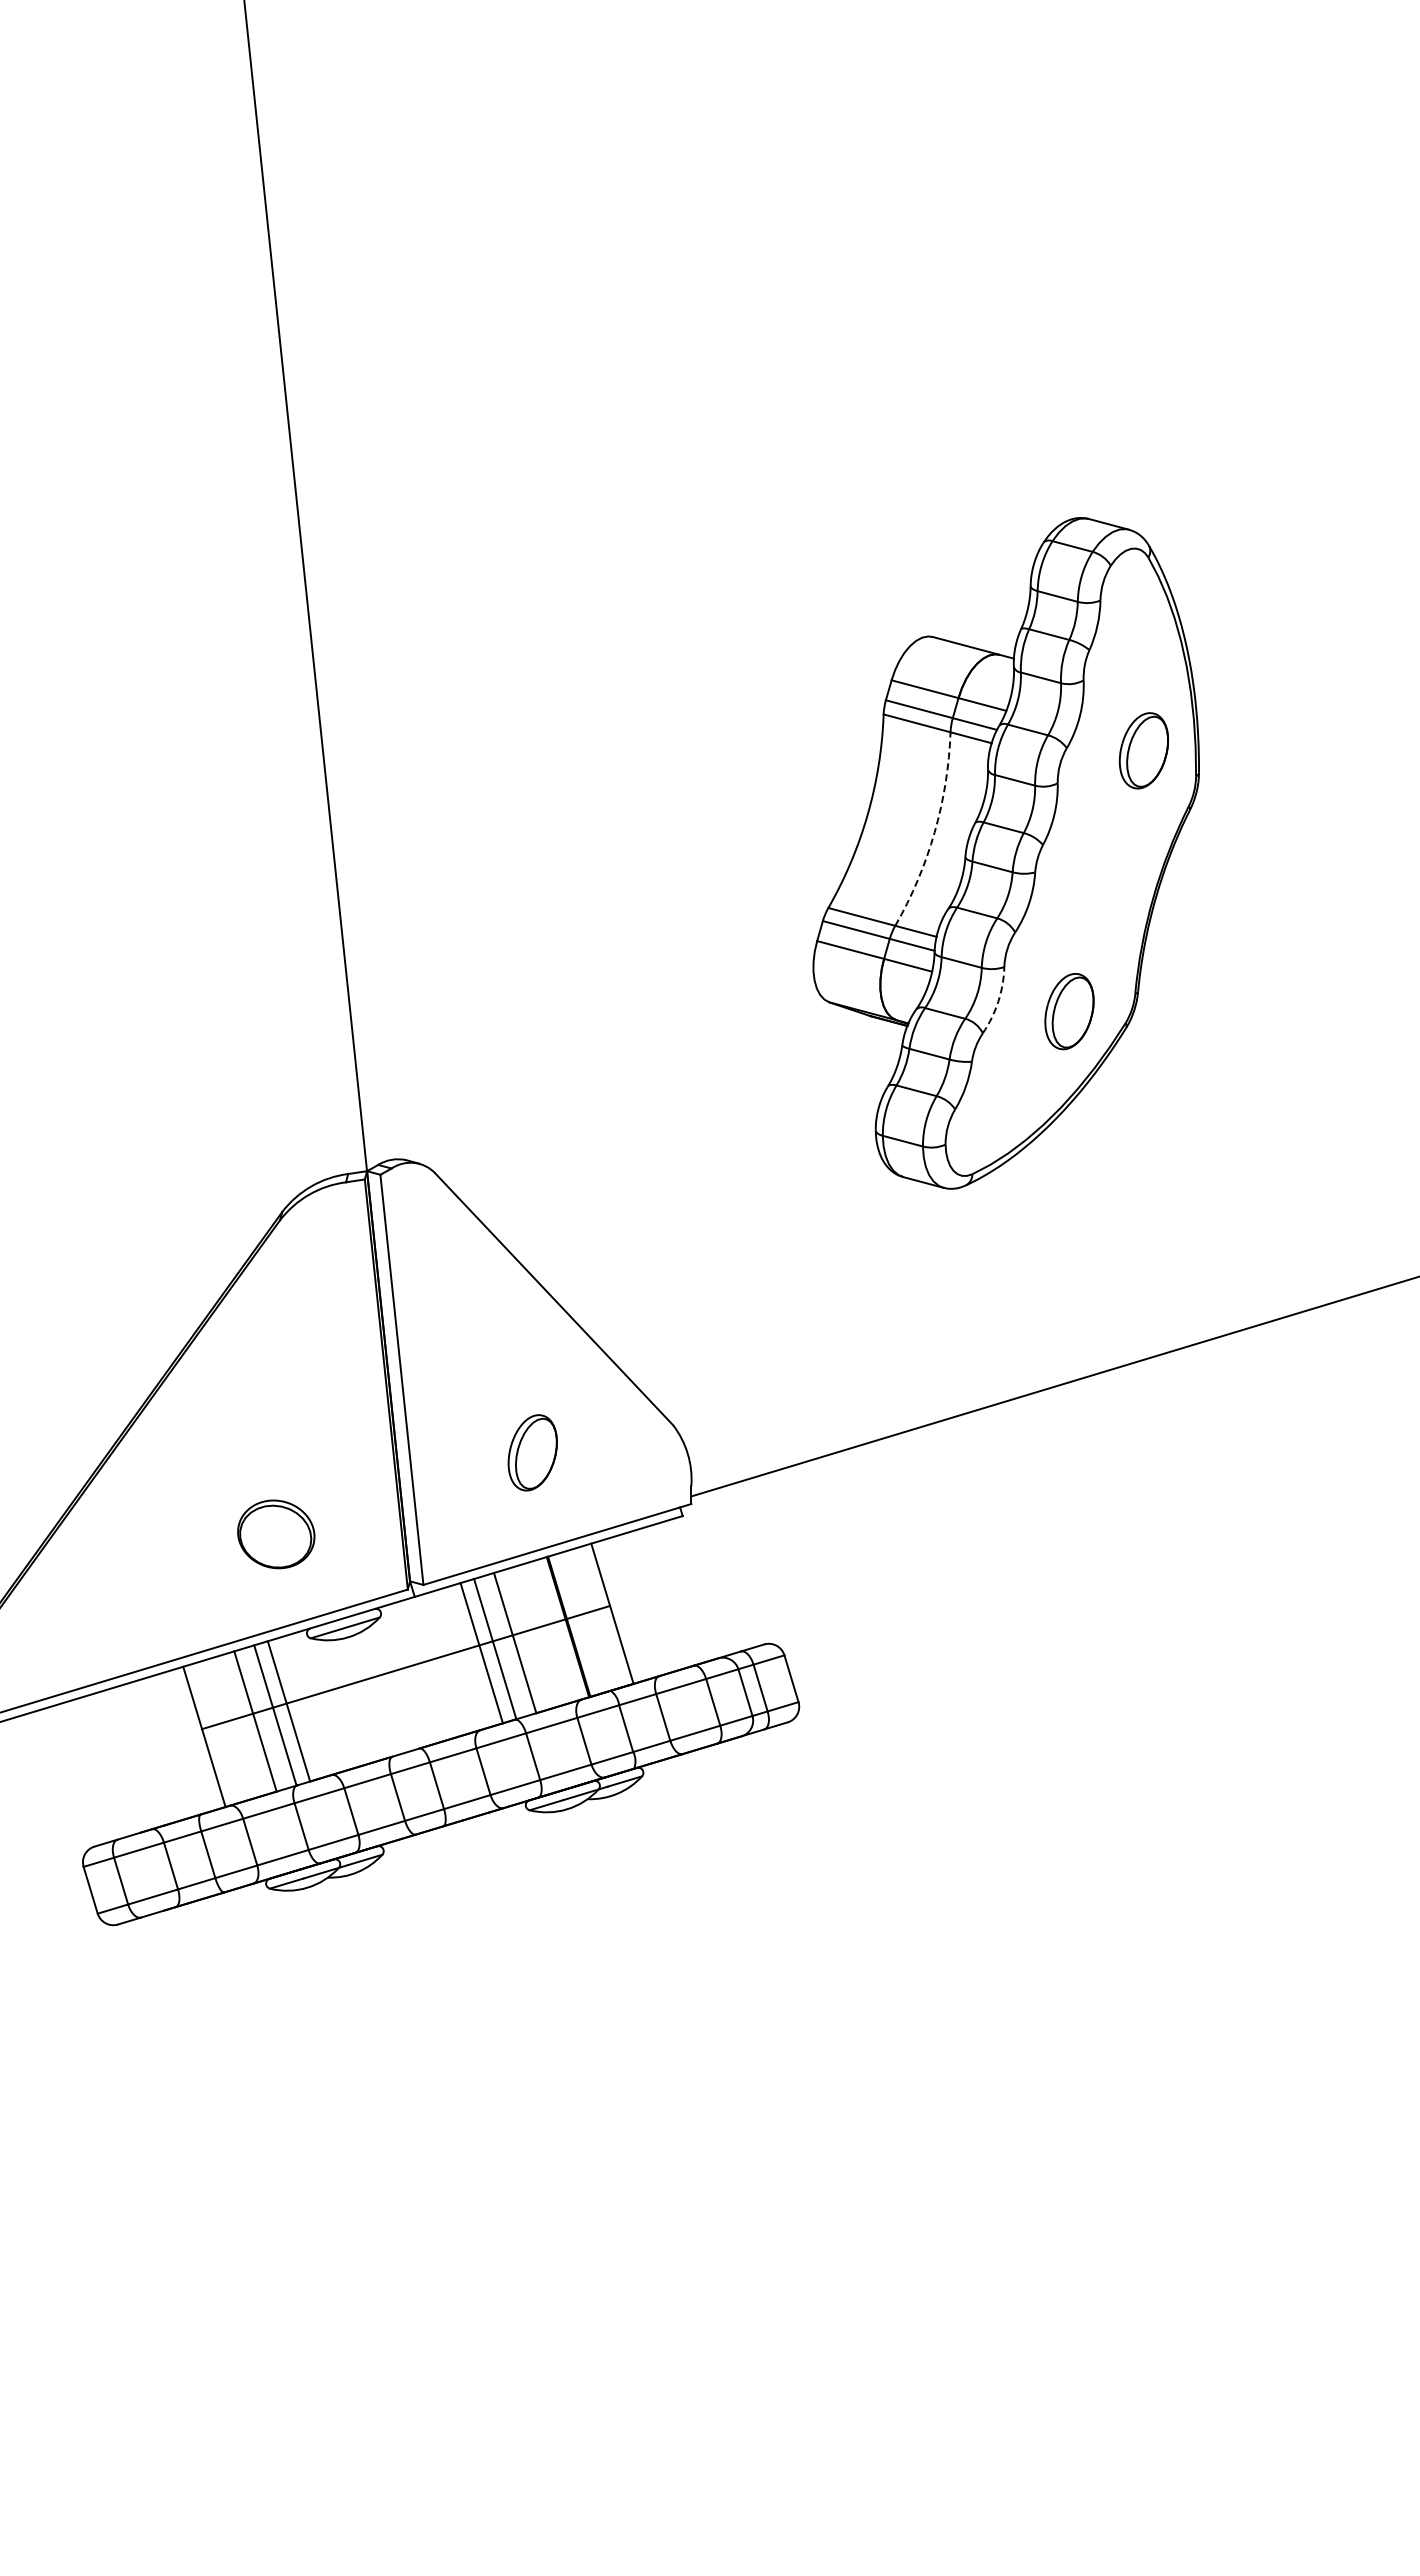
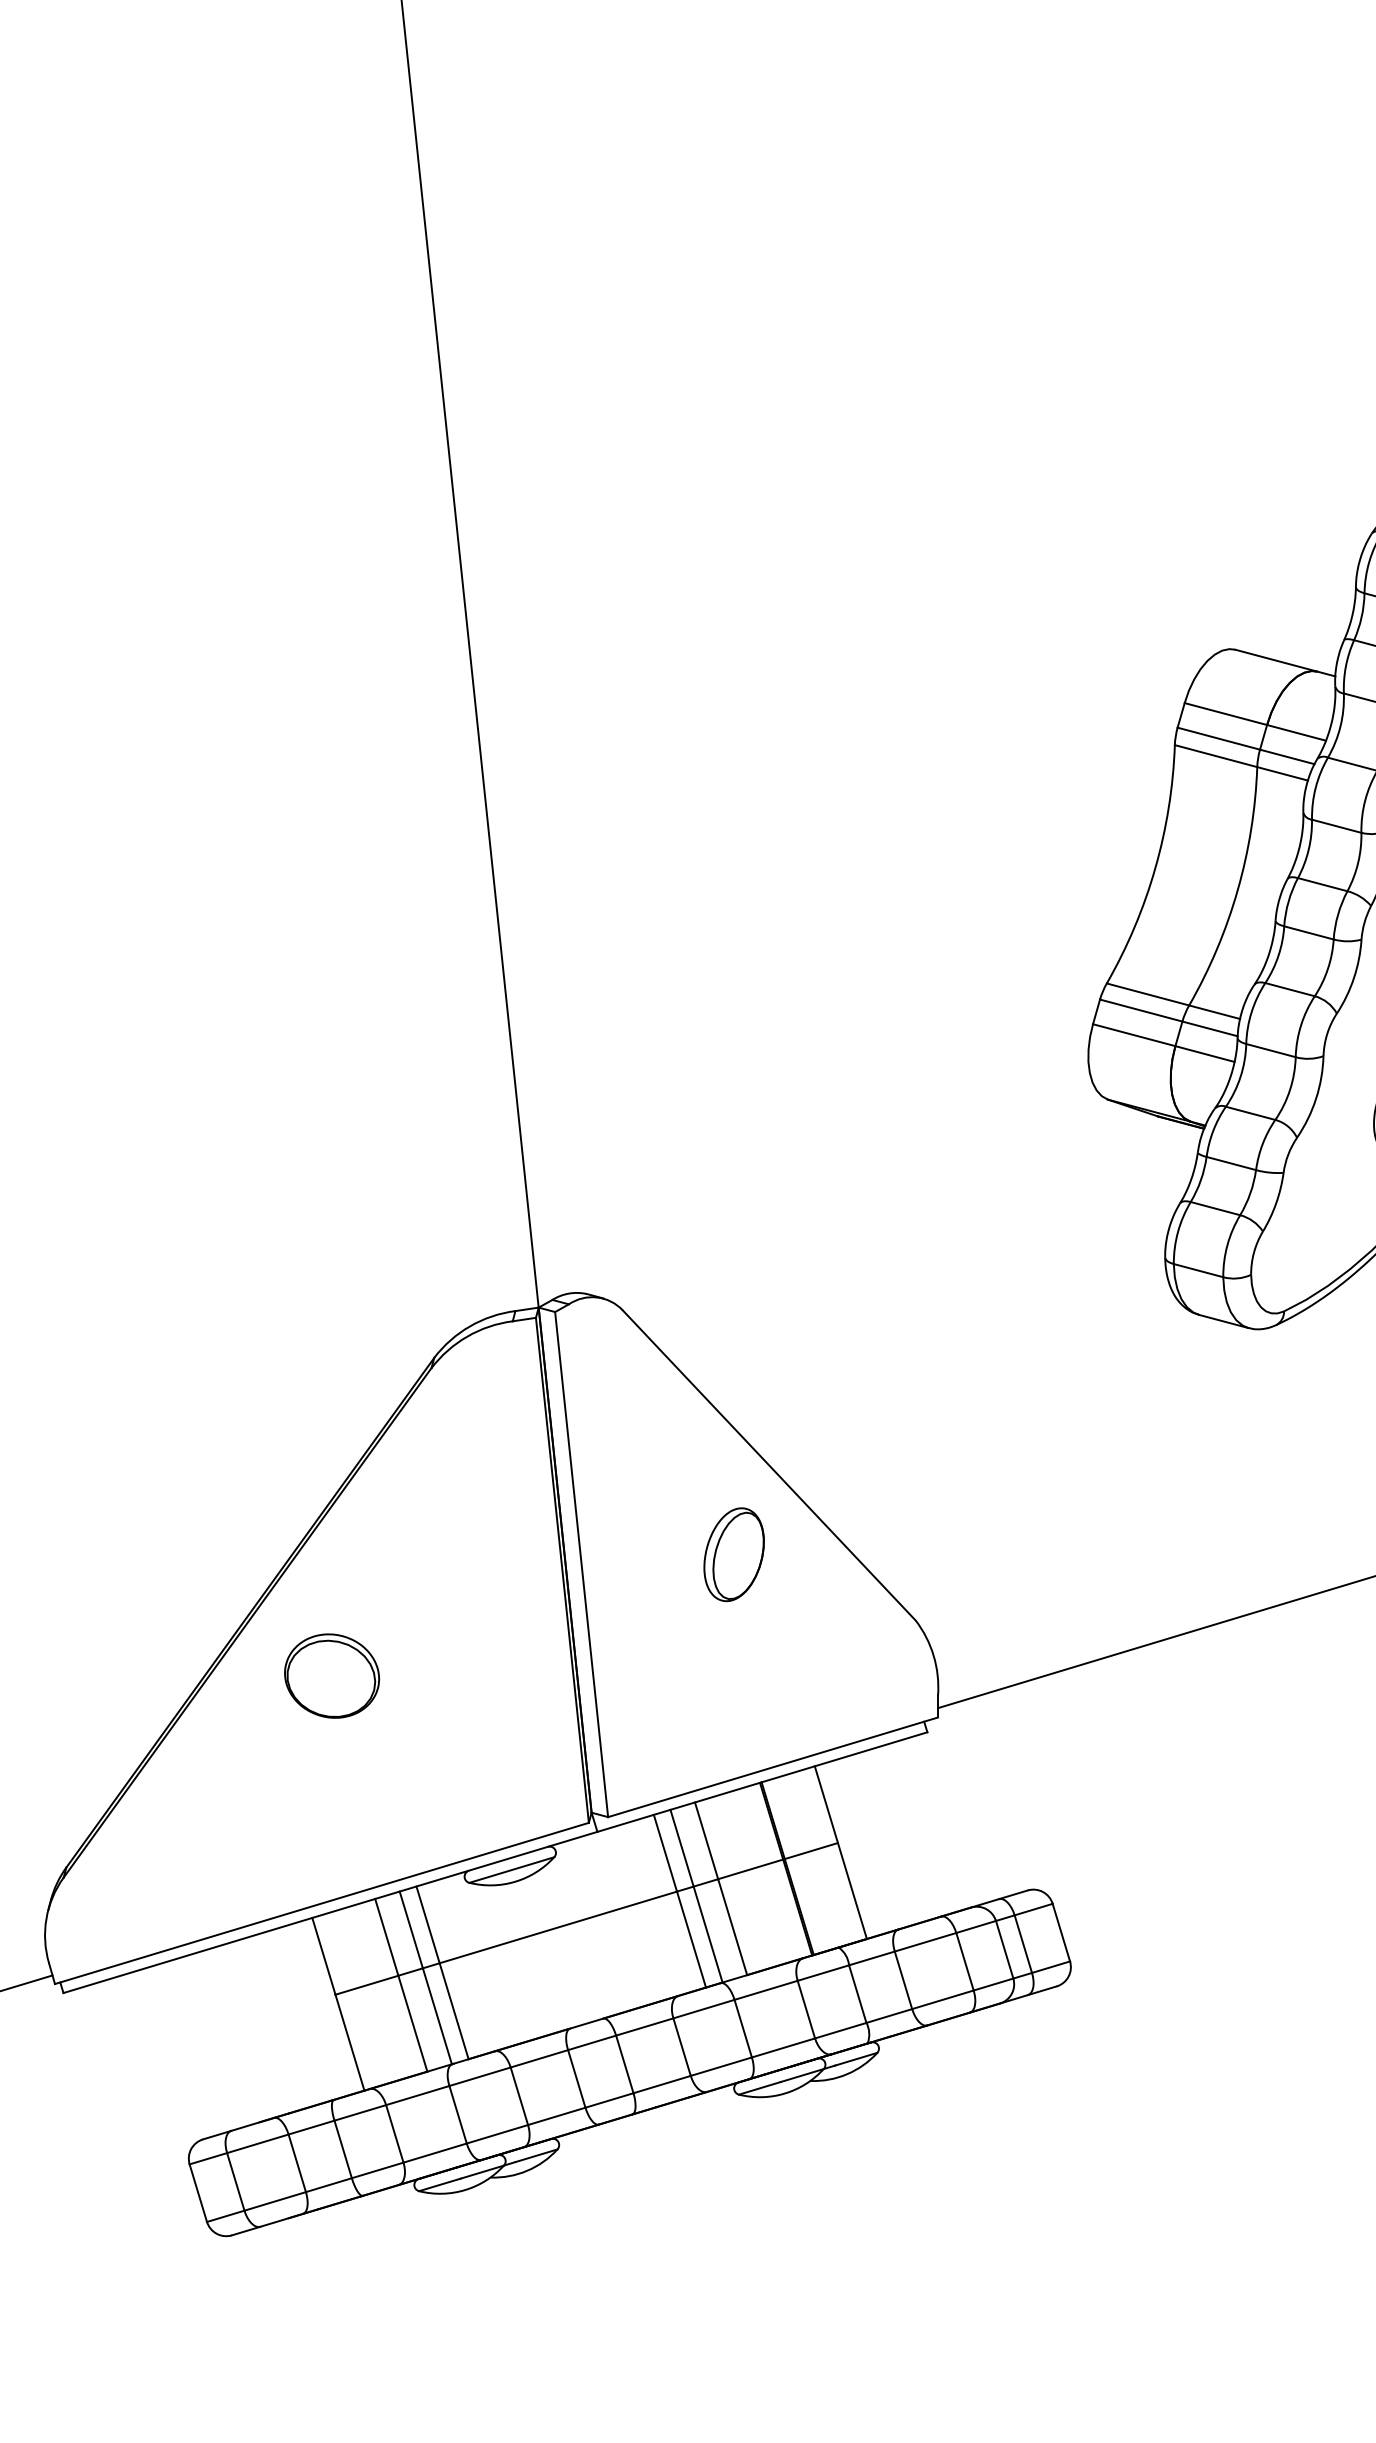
arc: (934, 832) -> (1237, 890), dashed -> solid
arc: (998, 1001) -> (1316, 1098), dashed -> solid
part: (532, 1452) -> (733, 1554), moved
part: (276, 1534) -> (332, 1676), moved

